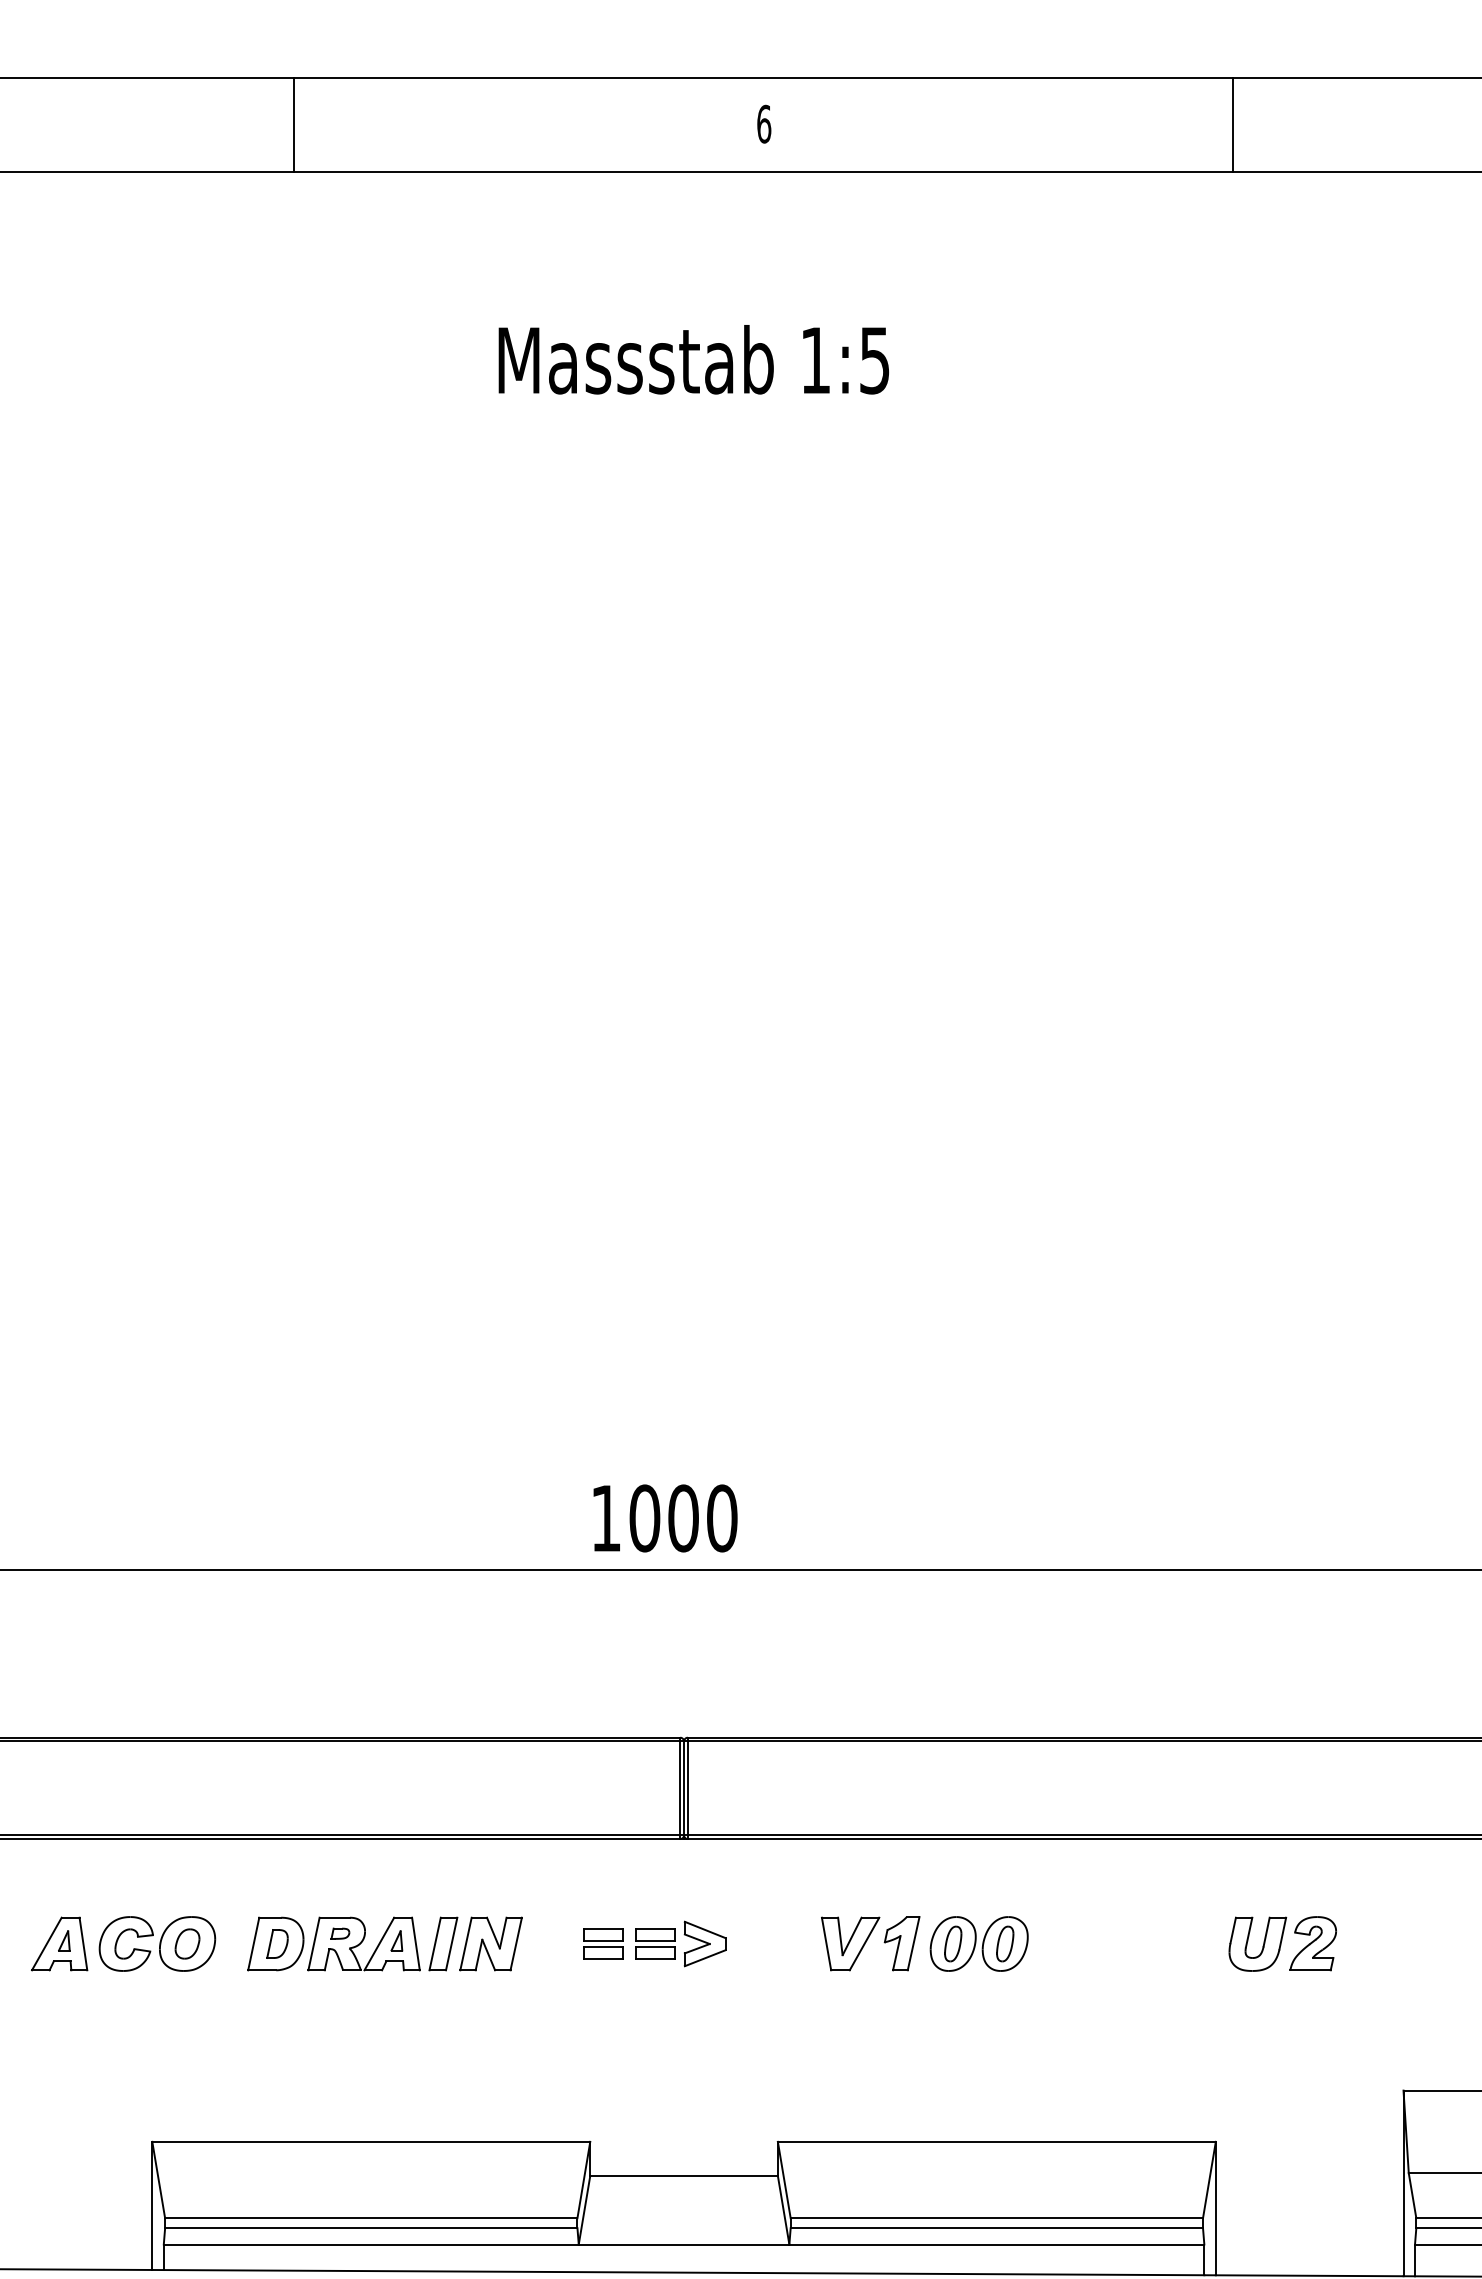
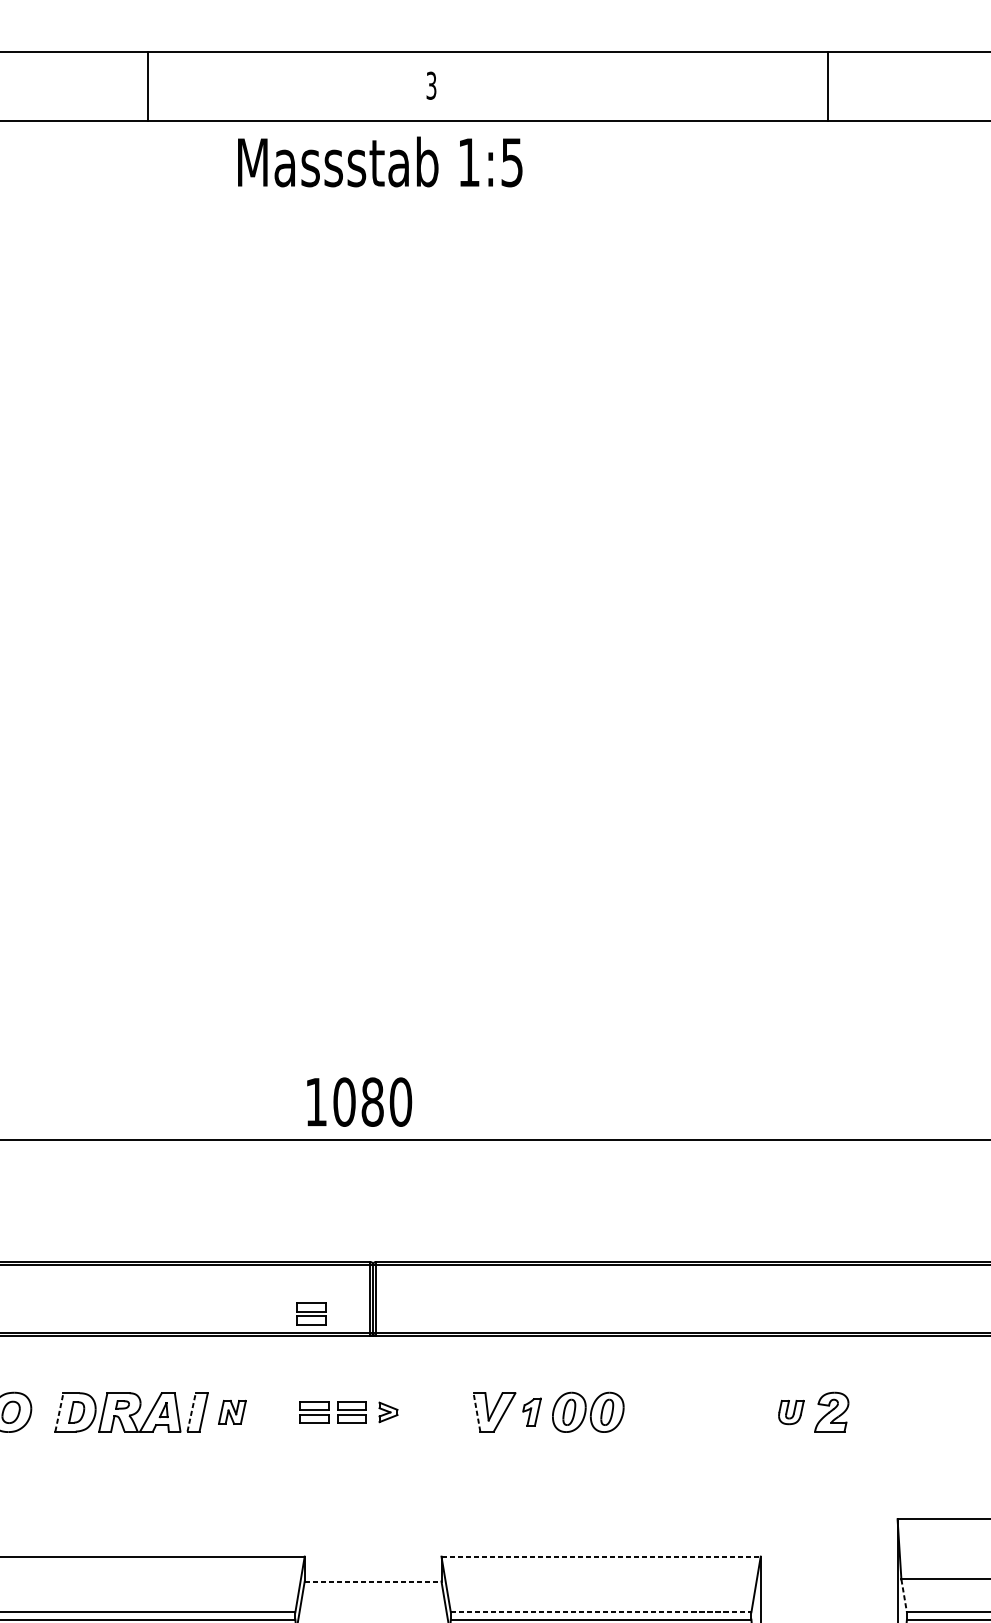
text: (764, 123) -> (431, 85), 6 -> 3
line: (294, 124) -> (148, 85), moved
line: (1232, 124) -> (827, 85), moved
text: (693, 359) -> (379, 161), moved
text: (683, 1518) -> (372, 1102), 1000 -> 1080
part: (599, 1808) -> (311, 1313), added
part: (490, 1943) -> (231, 1412), size x0.6
part: (704, 1943) -> (388, 1412), size x0.6
part: (901, 1943) -> (531, 1412), size x0.7
part: (1257, 1943) -> (791, 1412), size x0.6
line: (253, 1944) -> (59, 1412), solid -> dashed
line: (435, 1944) -> (191, 1412), solid -> dashed
line: (826, 1944) -> (476, 1412), solid -> dashed
line: (996, 2141) -> (600, 1556), solid -> dashed
line: (684, 2175) -> (373, 1581), solid -> dashed
line: (1412, 2195) -> (904, 1595), solid -> dashed
line: (997, 2218) -> (601, 1612), solid -> dashed

